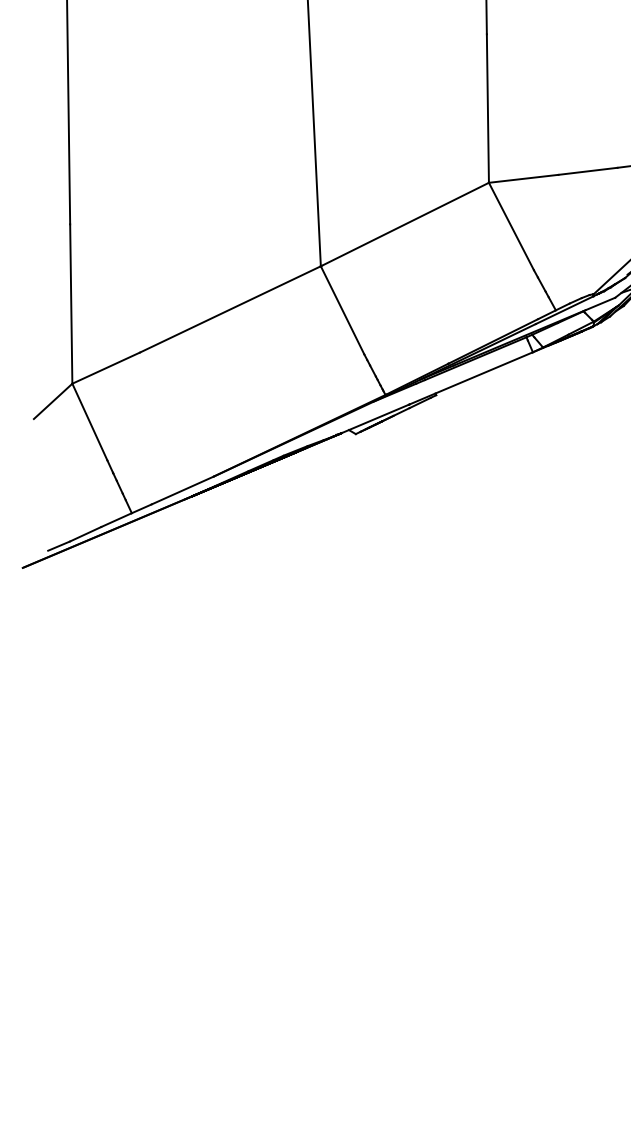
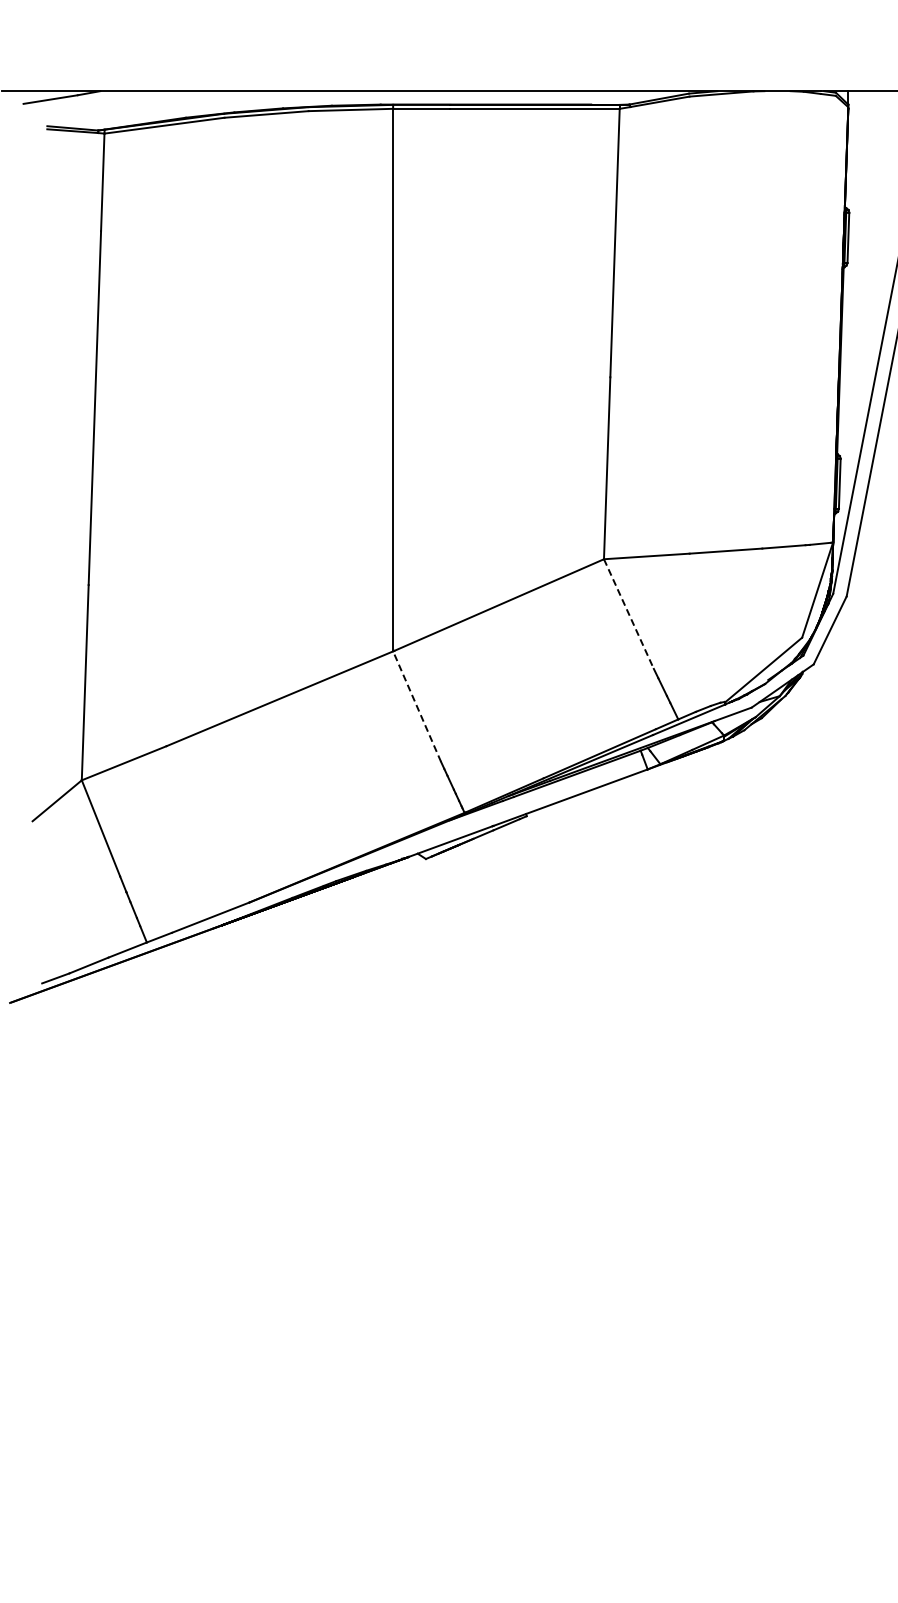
line: (511, 226) -> (629, 614), solid -> dashed
line: (342, 310) -> (416, 706), solid -> dashed

